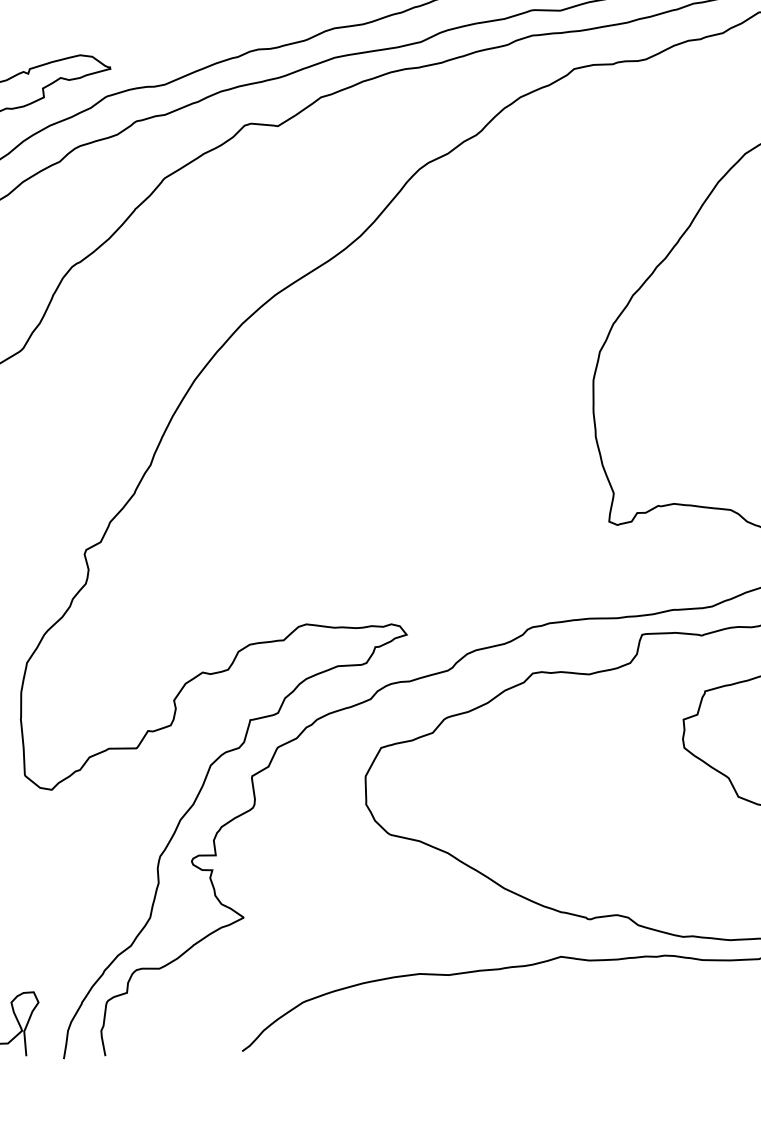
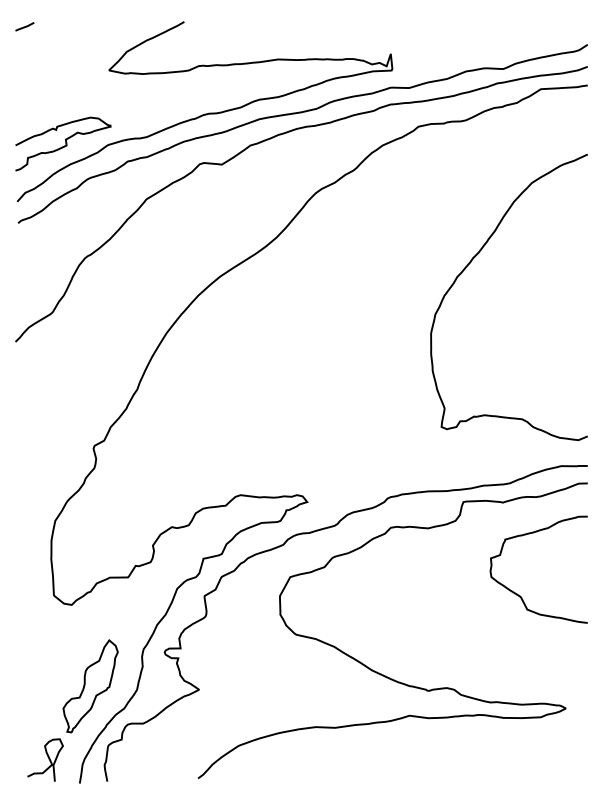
part: (80, 912) -> (90, 686), added

